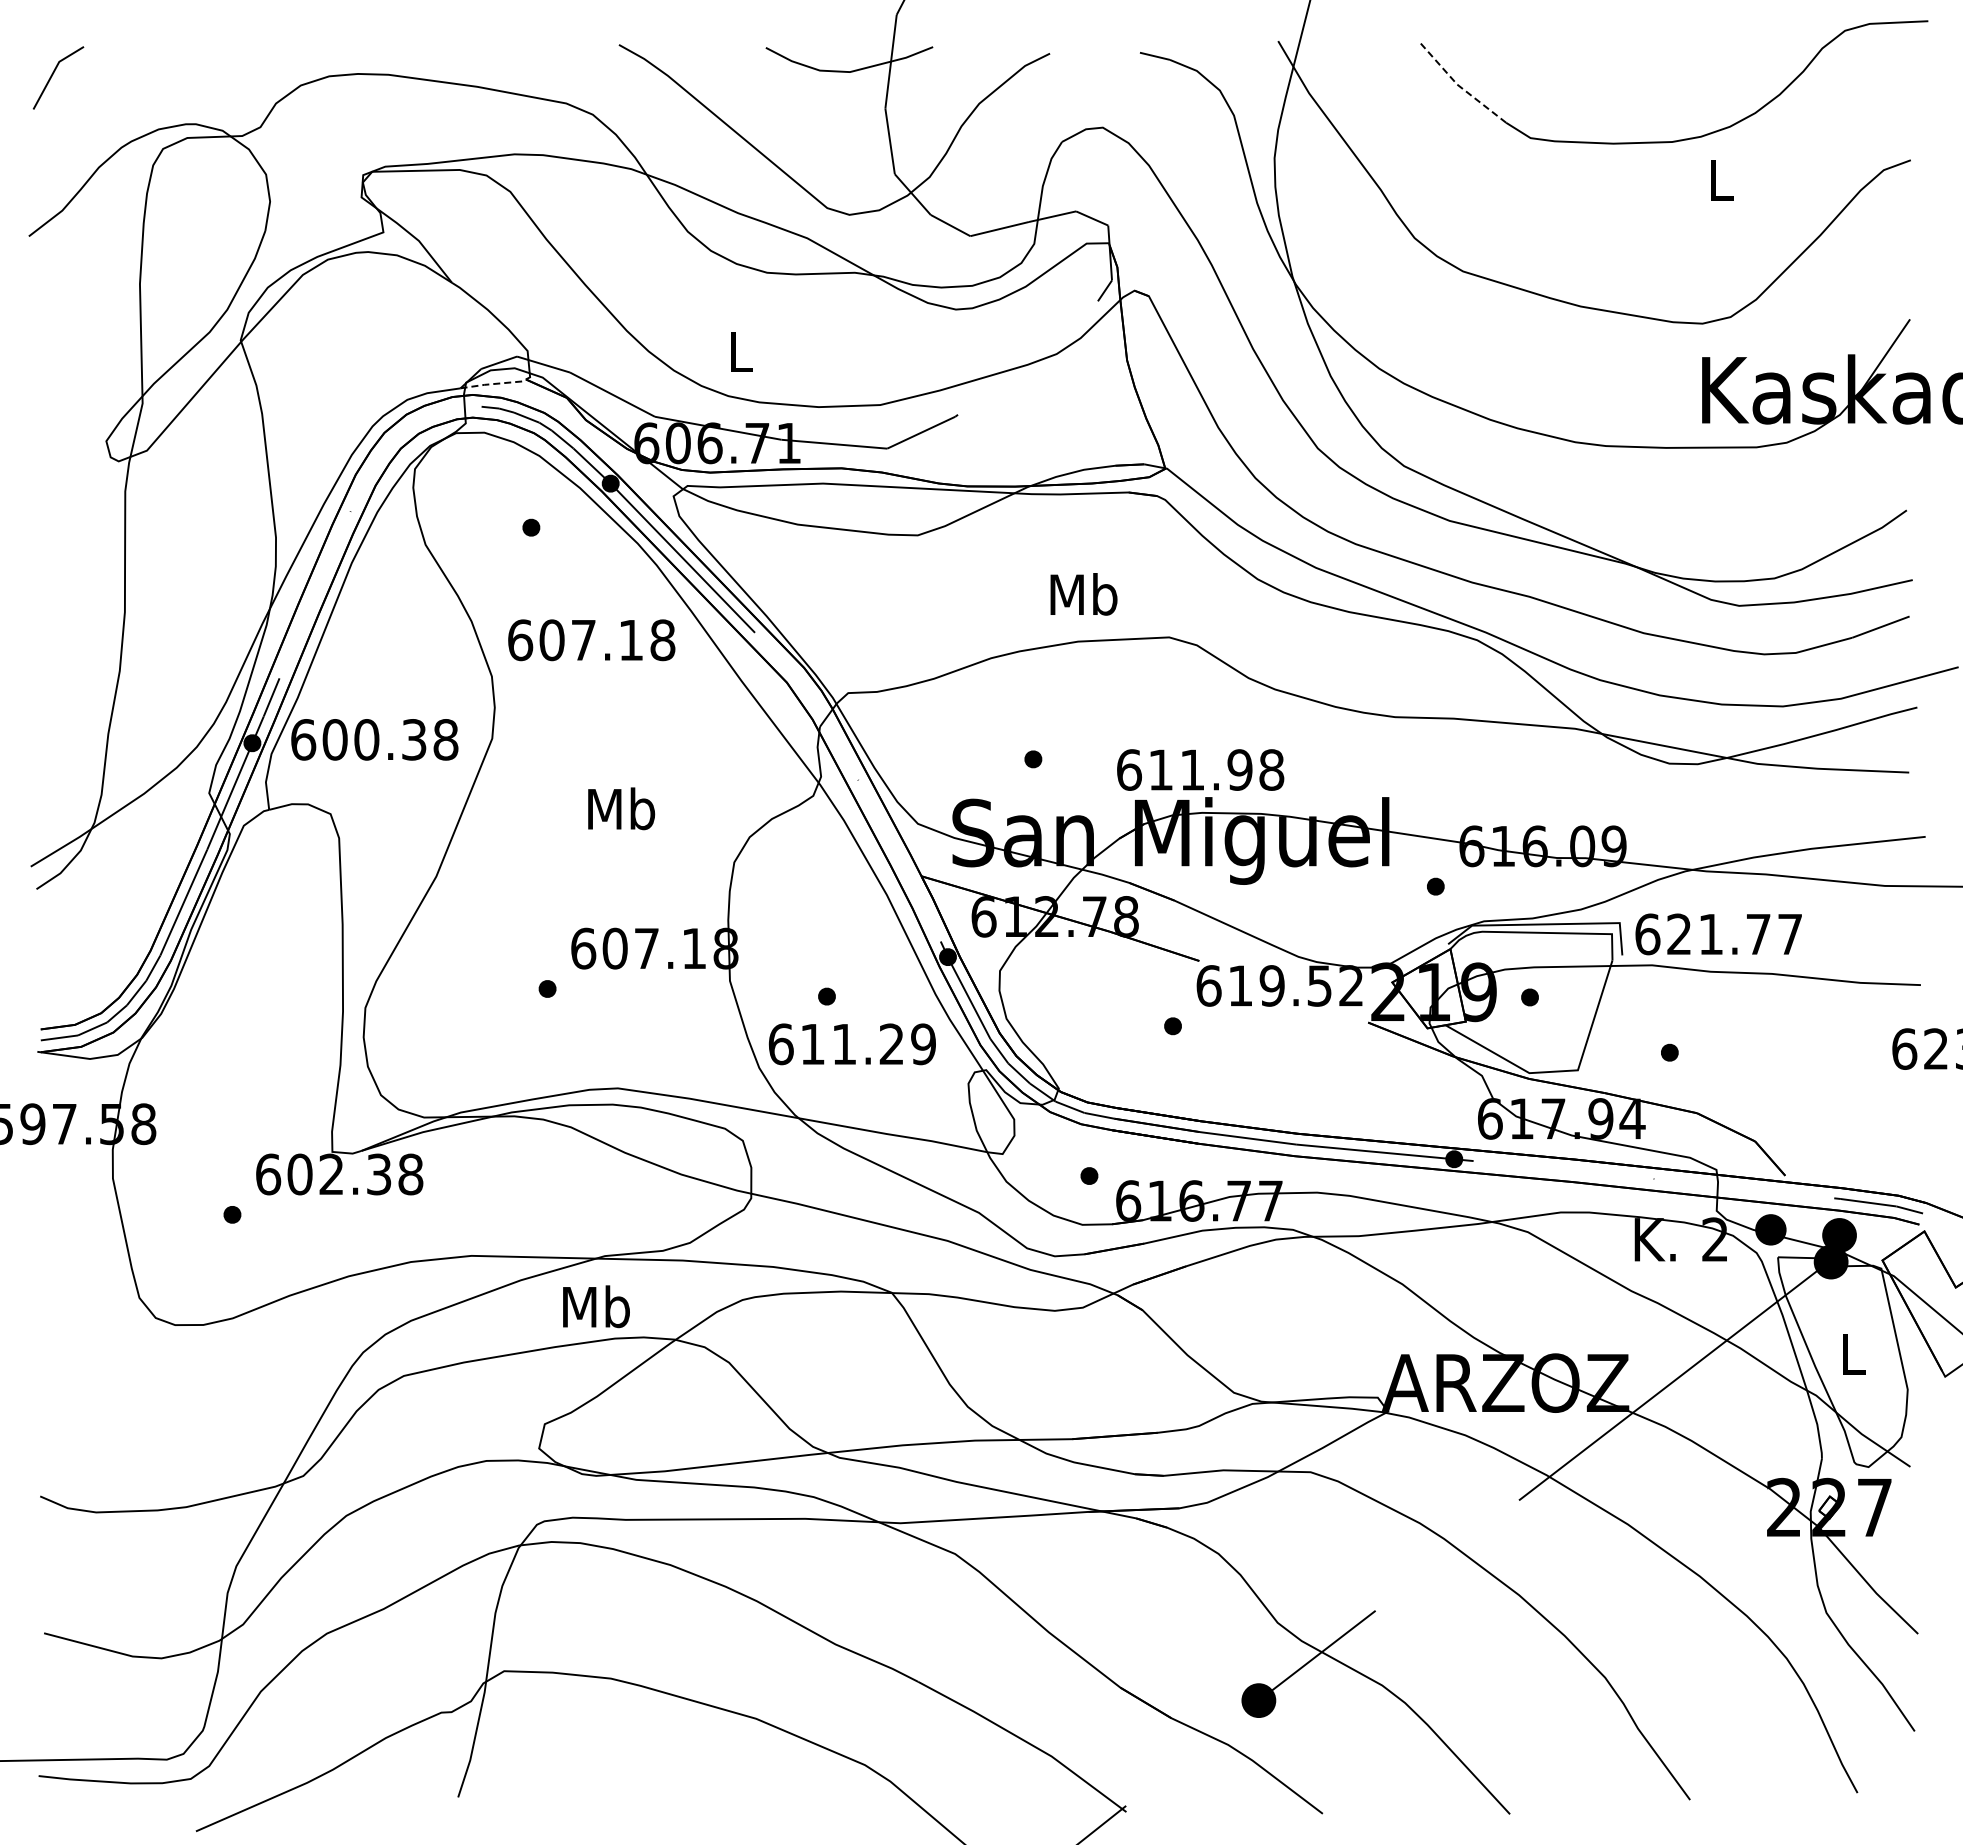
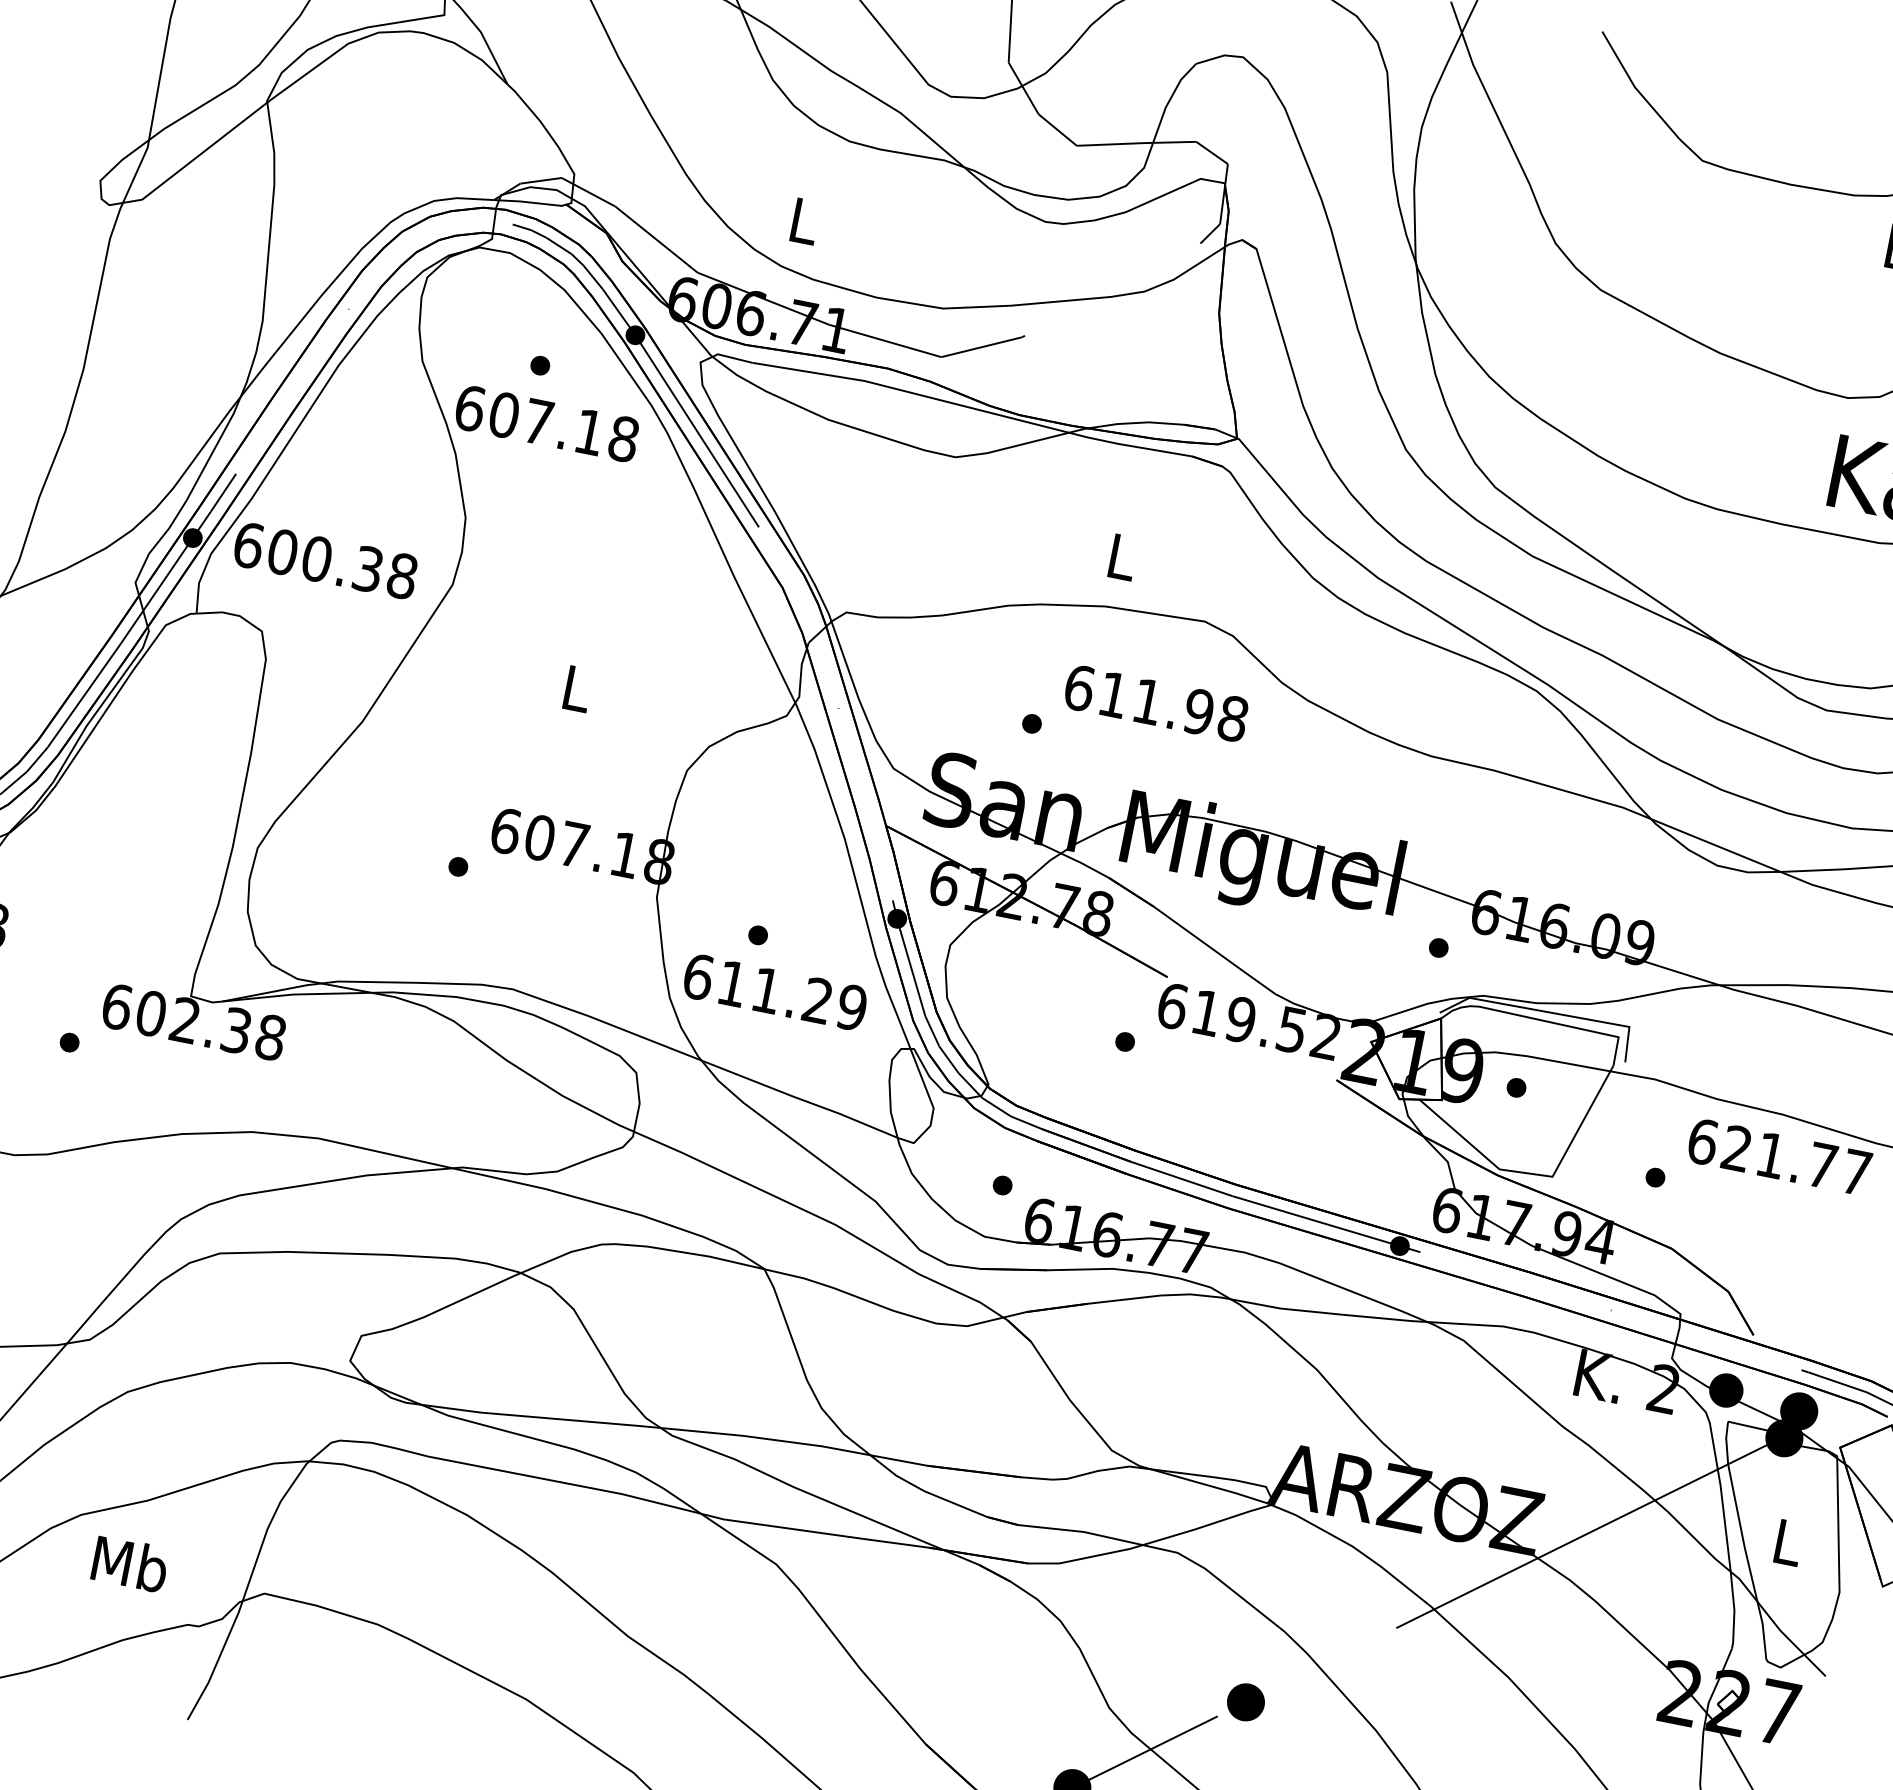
line: (1458, 85) -> (1635, 88), dashed -> solid
line: (493, 384) -> (530, 203), dashed -> solid
text: (1083, 594) -> (1121, 556), Mb -> L
text: (591, 640) -> (546, 423), moved
text: (1200, 769) -> (1156, 702), moved
text: (621, 808) -> (577, 688), Mb -> L
text: (1718, 934) -> (1779, 1157), moved
text: (596, 1306) -> (130, 1563), moved
part: (1398, 1593) -> (1246, 1702), added

